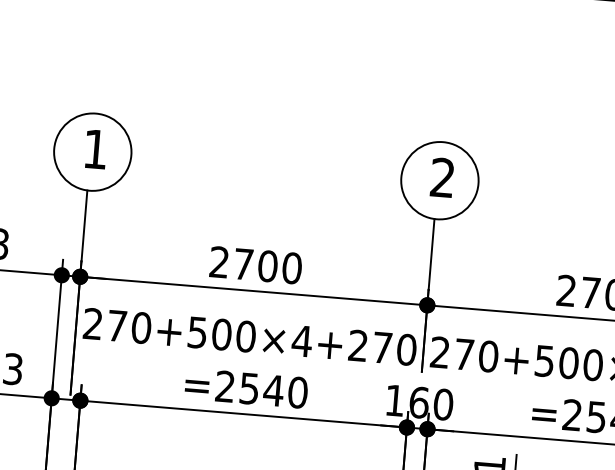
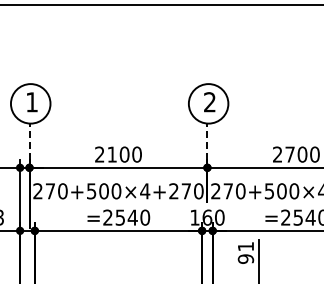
line: (84, 225) -> (29, 141), solid -> dashed
line: (431, 254) -> (207, 141), solid -> dashed
text: (242, 263) -> (111, 154), 2700 -> 2100

